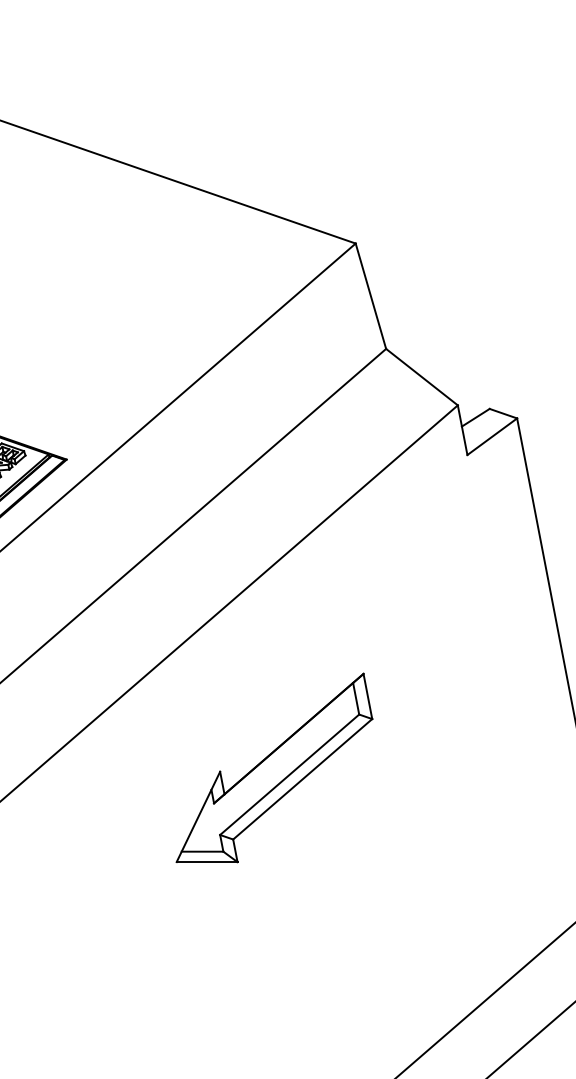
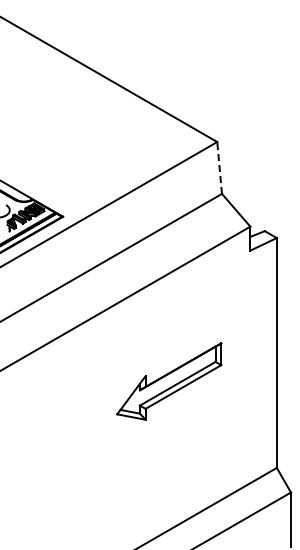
line: (370, 295) -> (219, 167), solid -> dashed
part: (271, 773) -> (169, 381), moved

